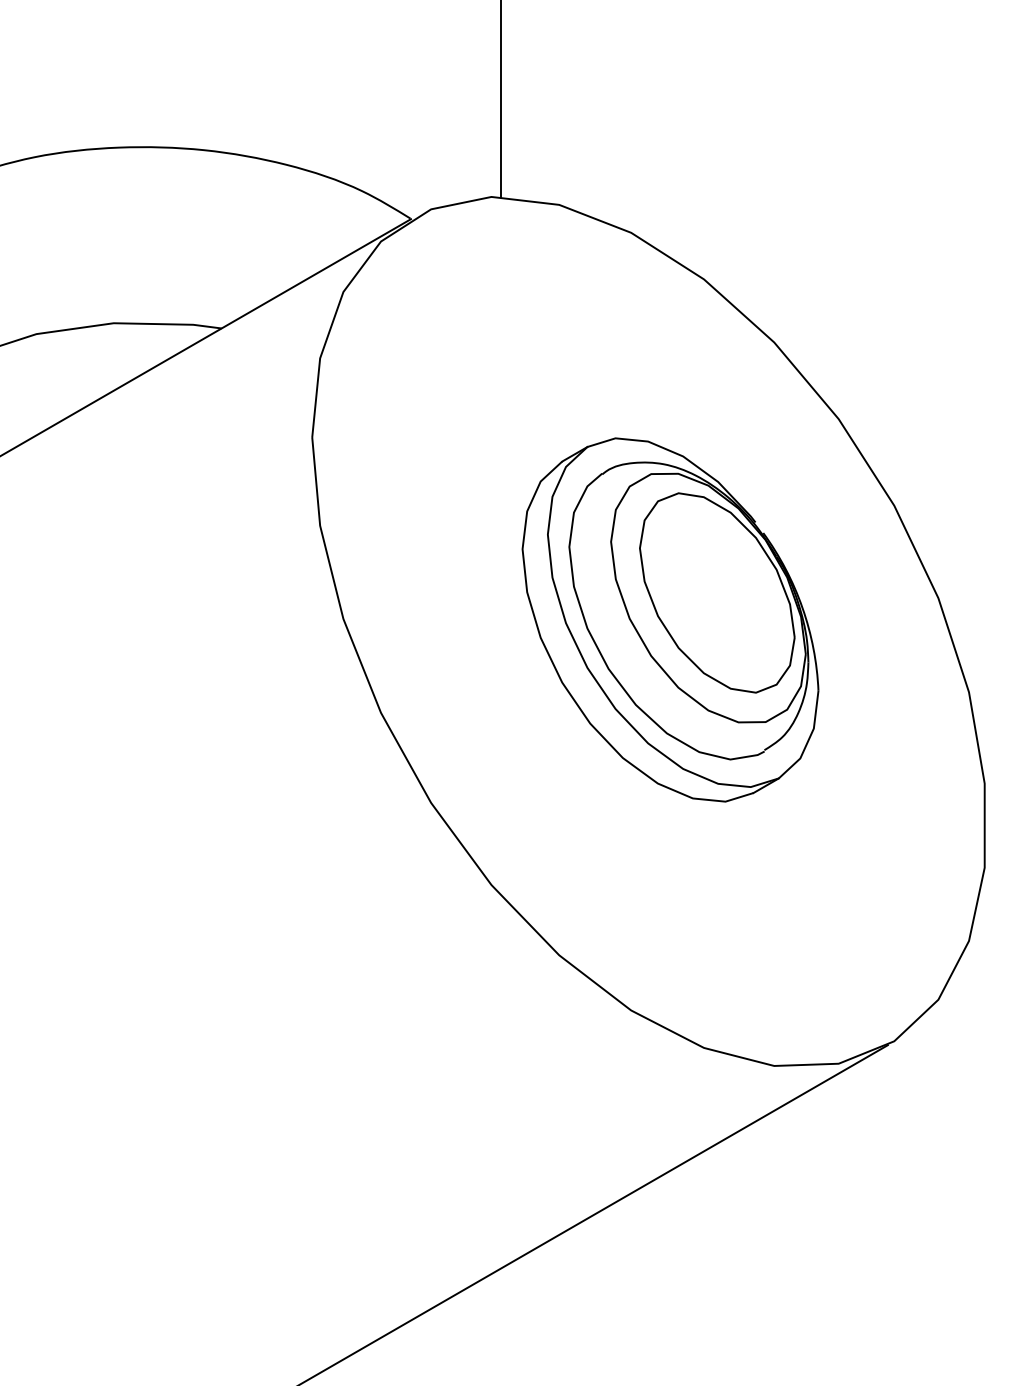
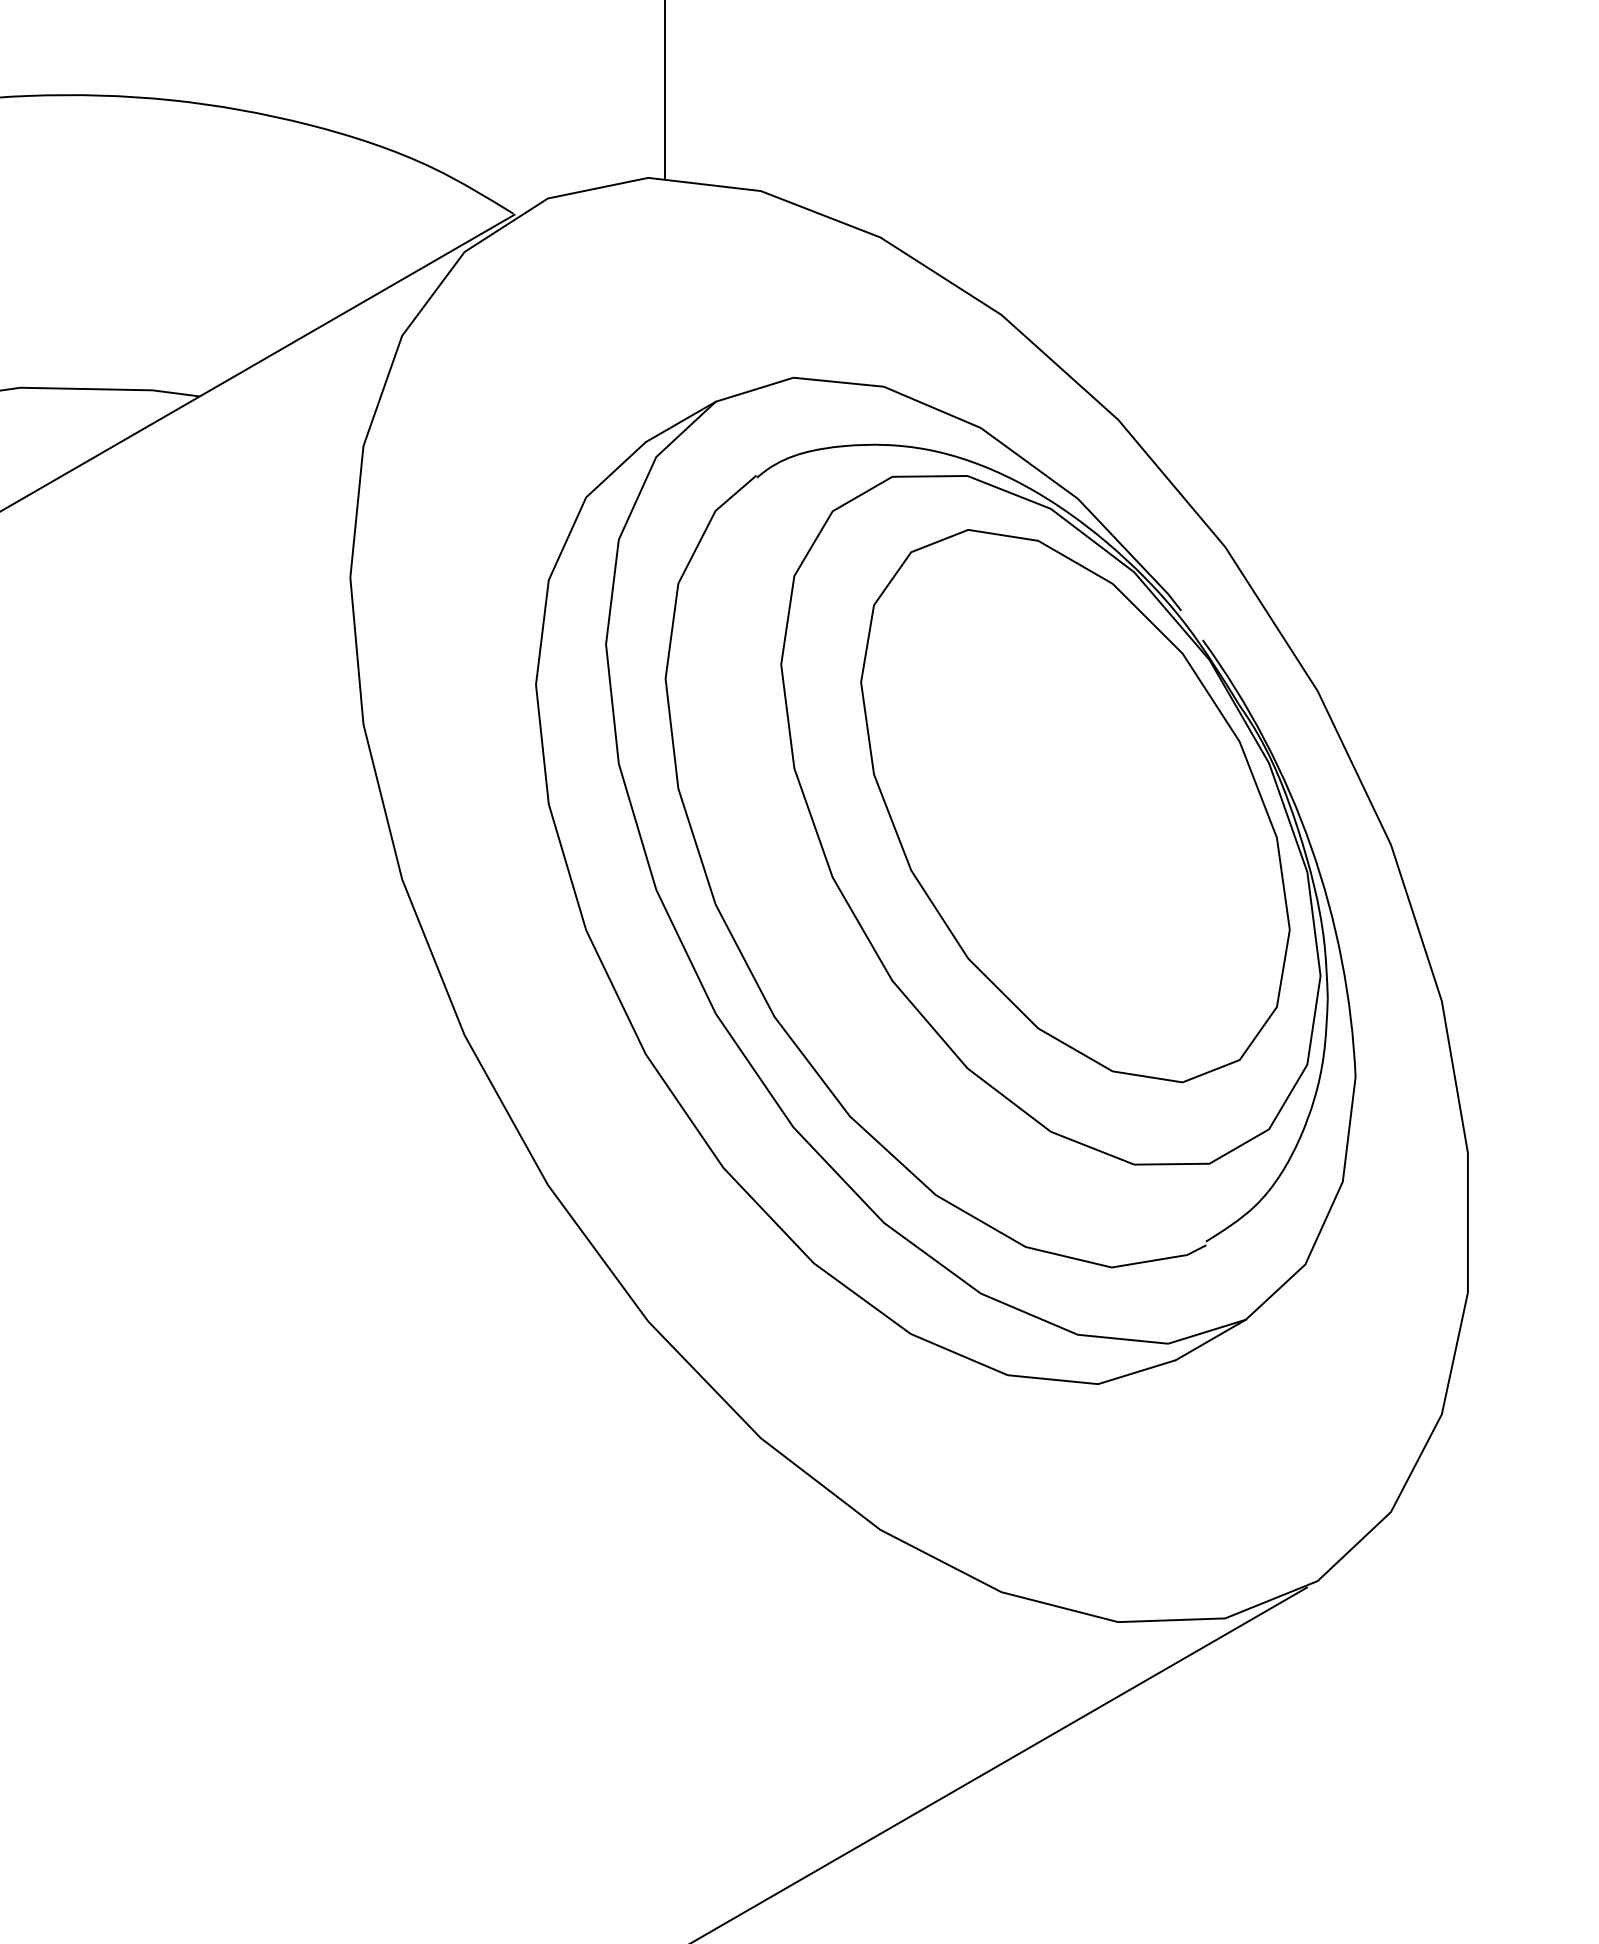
part: (670, 619) -> (945, 880), size x1.67

